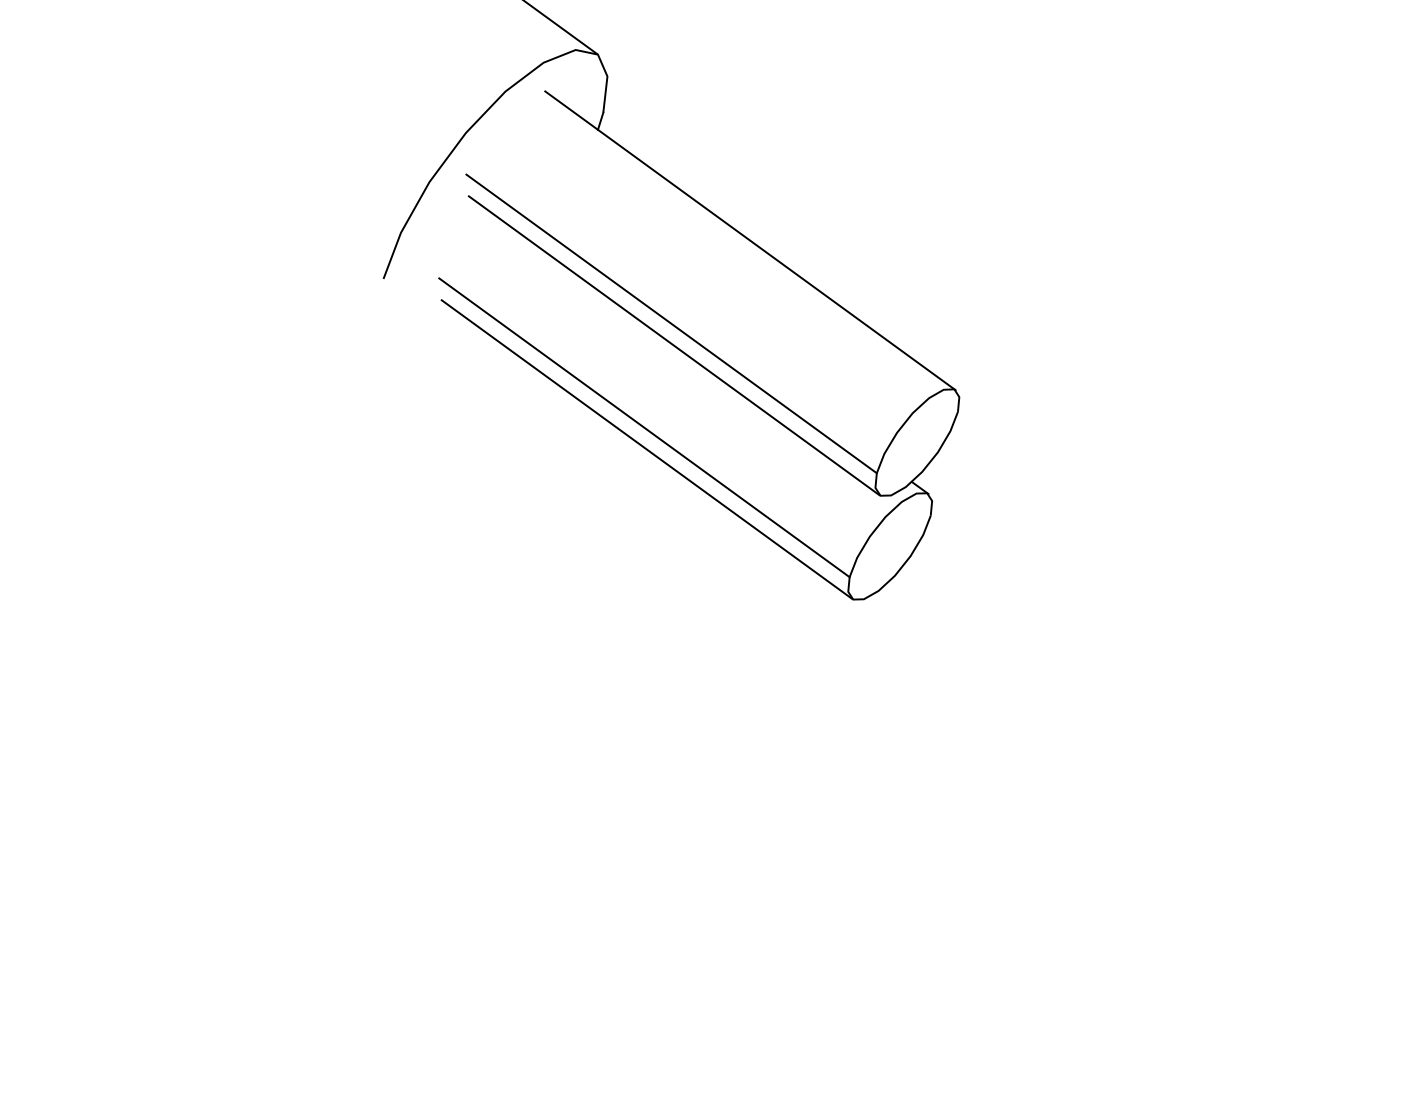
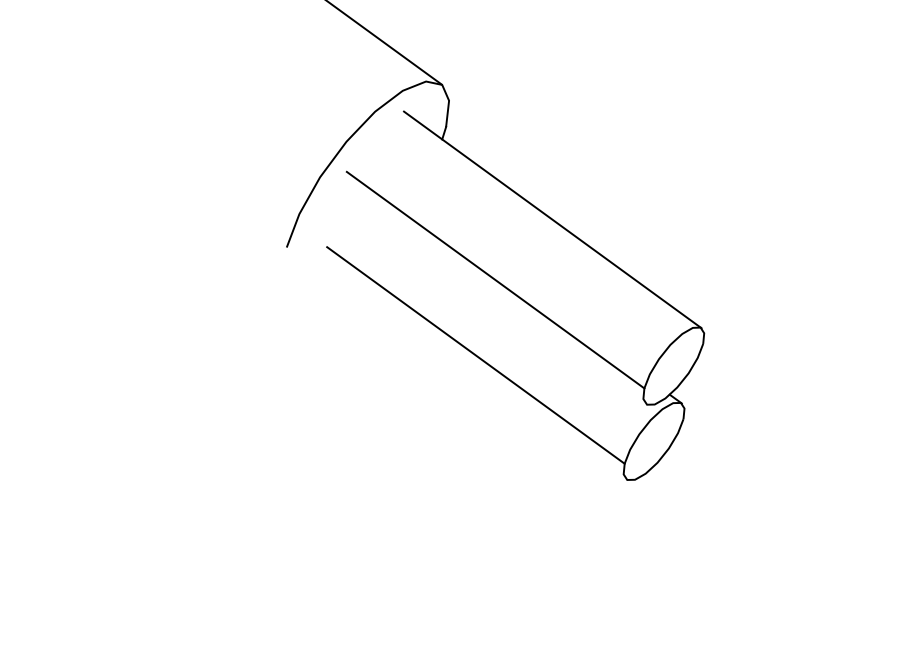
line: (673, 345) -> (496, 295), removed
line: (646, 449) -> (477, 371), removed

